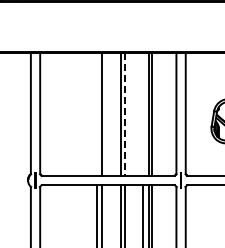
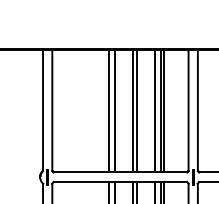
line: (96, 114) -> (108, 111), added
line: (143, 114) -> (155, 111), added
line: (125, 115) -> (137, 112), dashed -> solid

